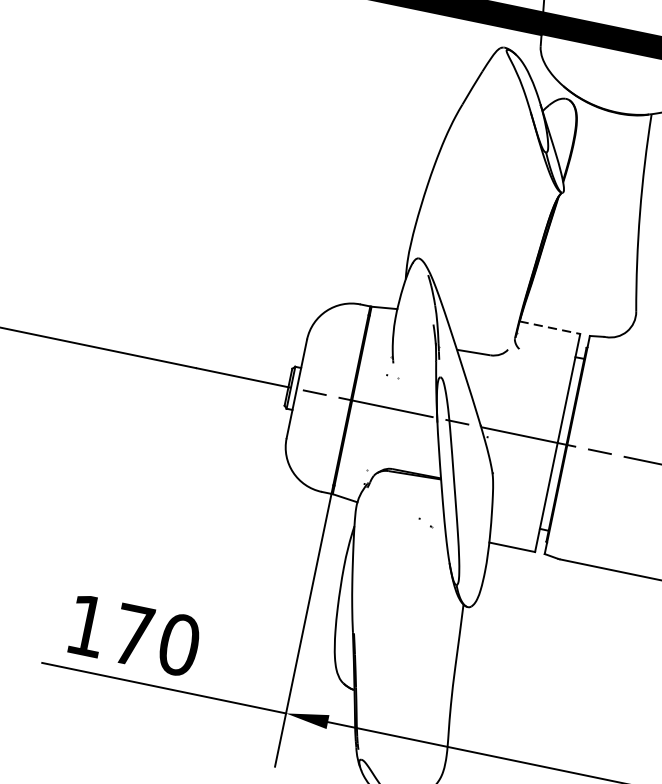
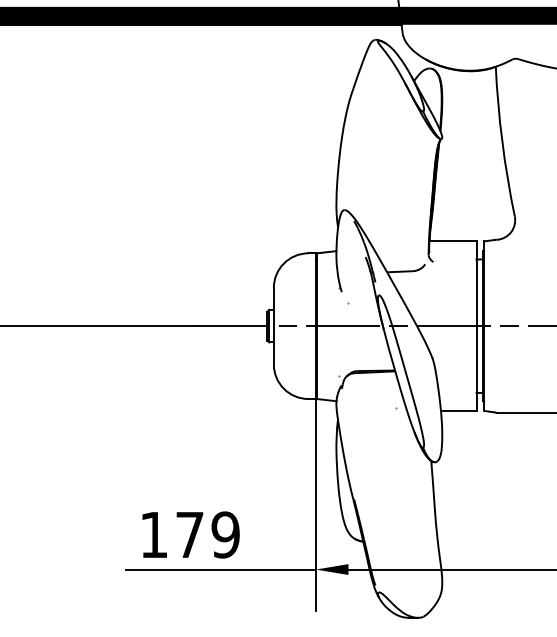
line: (549, 327) -> (452, 241), dashed -> solid
text: (179, 644) -> (225, 534), 170 -> 179

